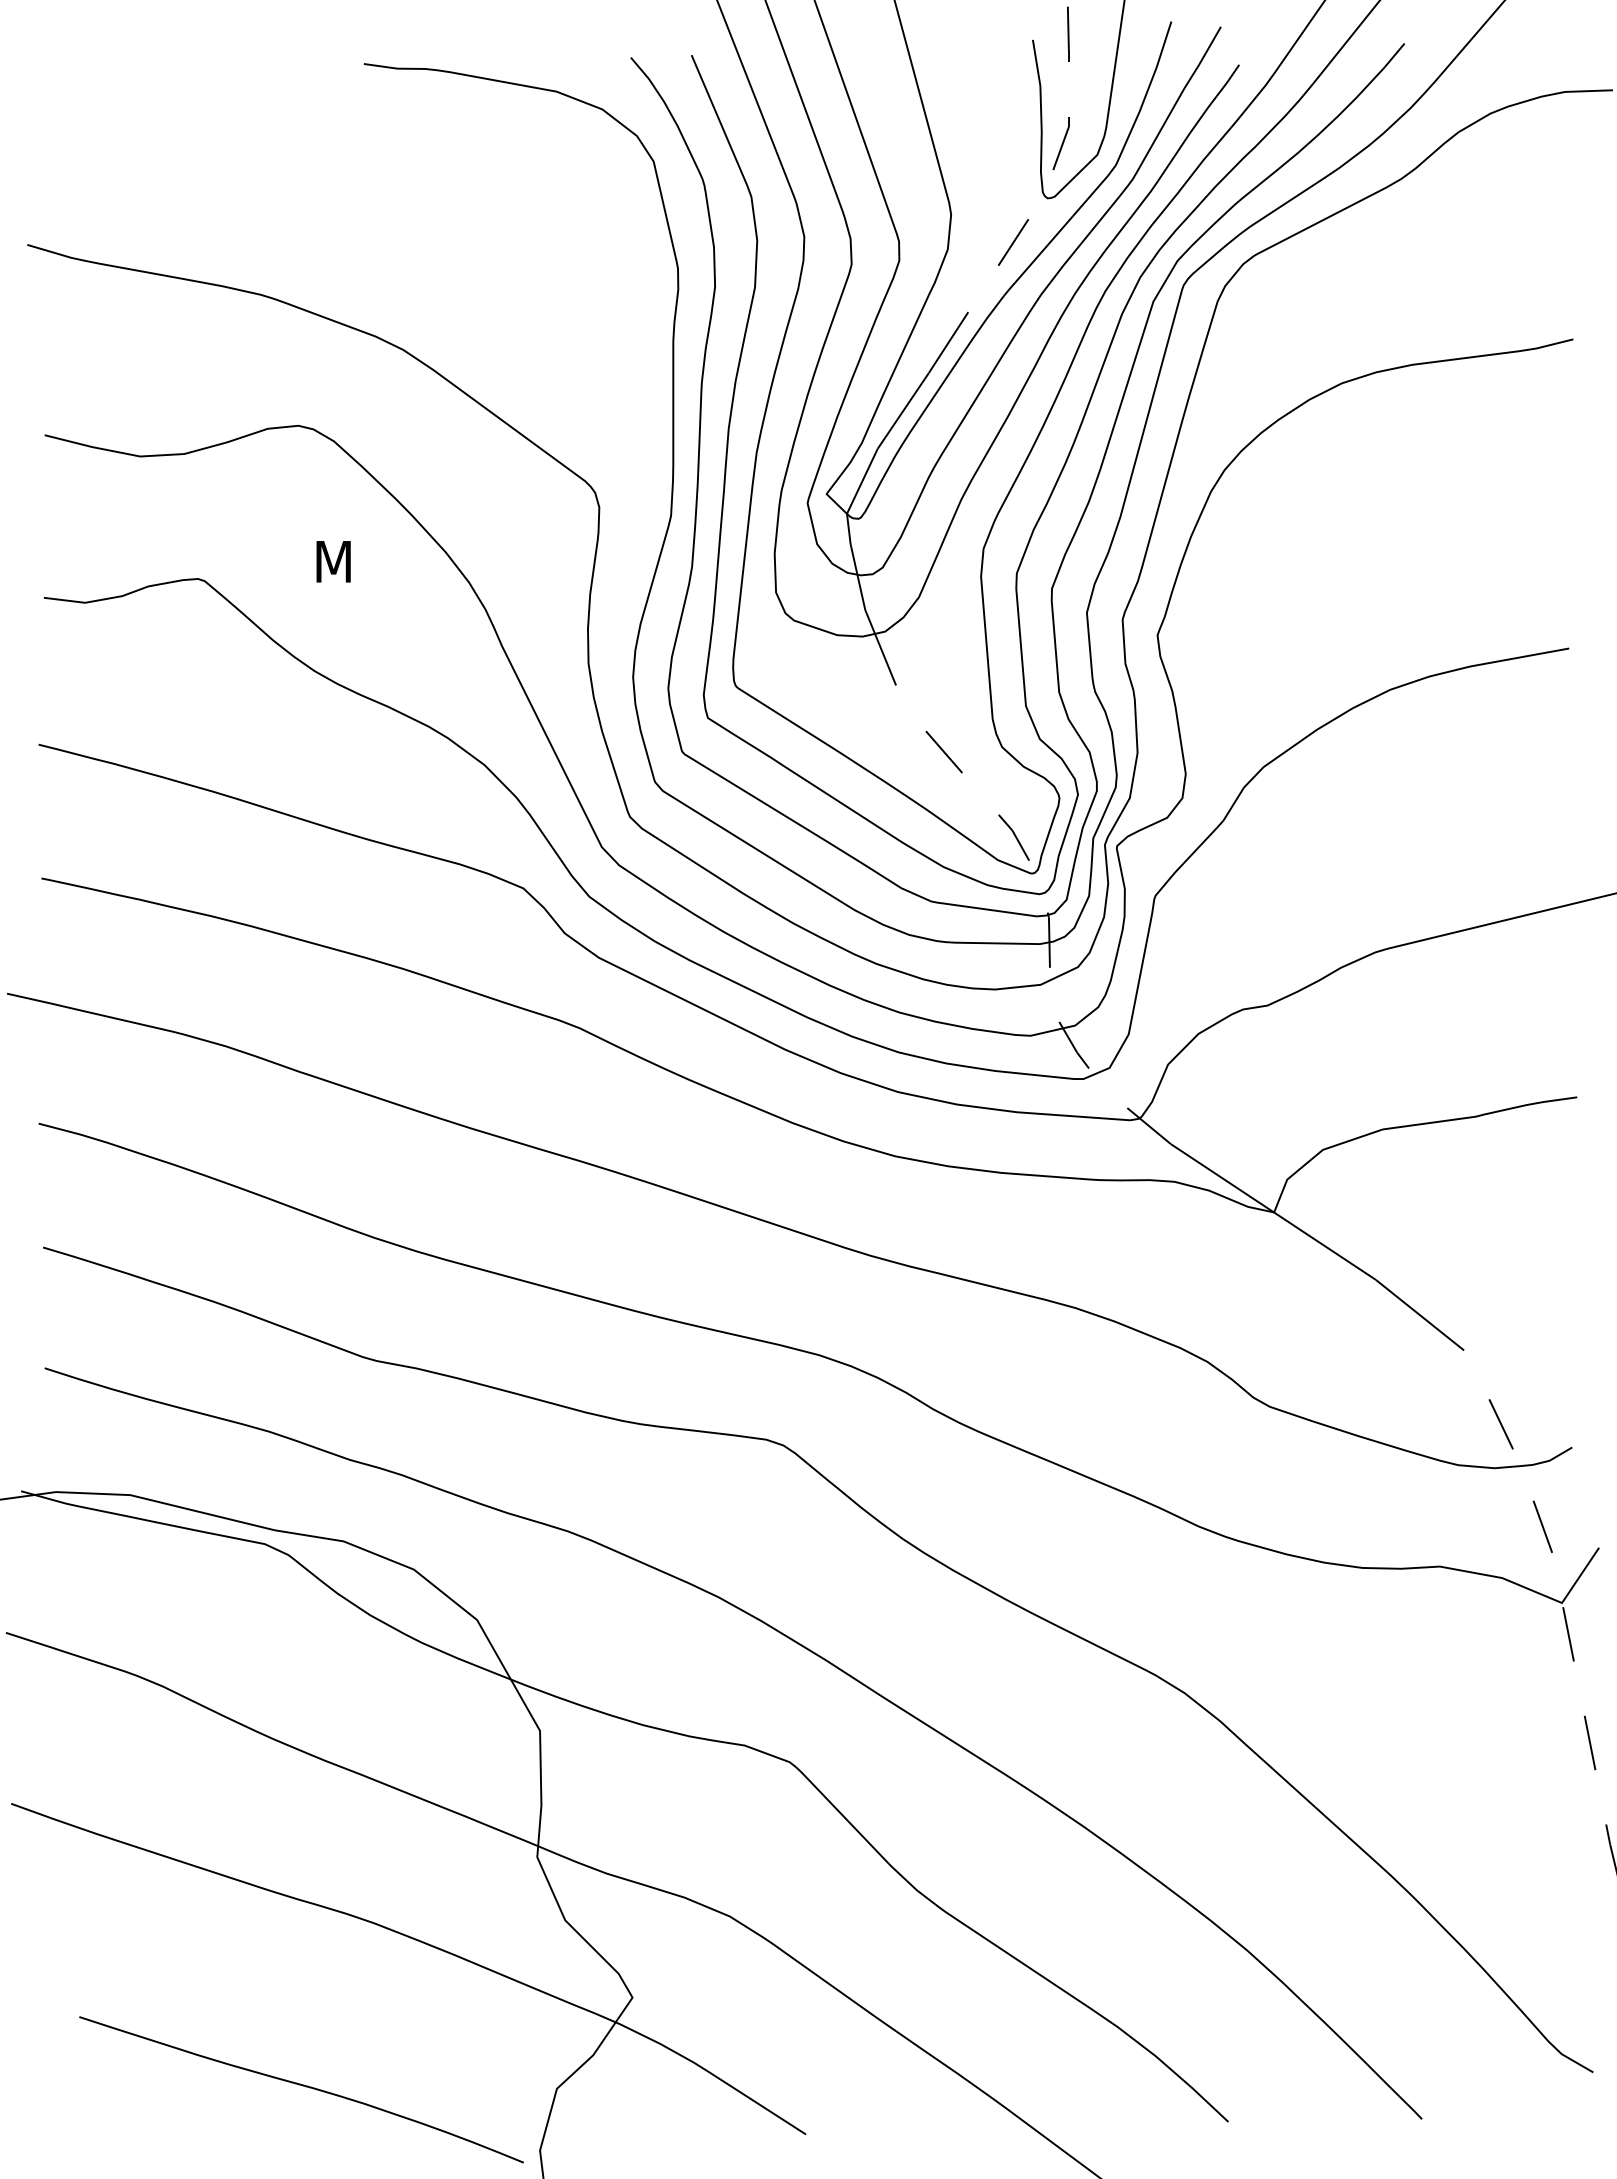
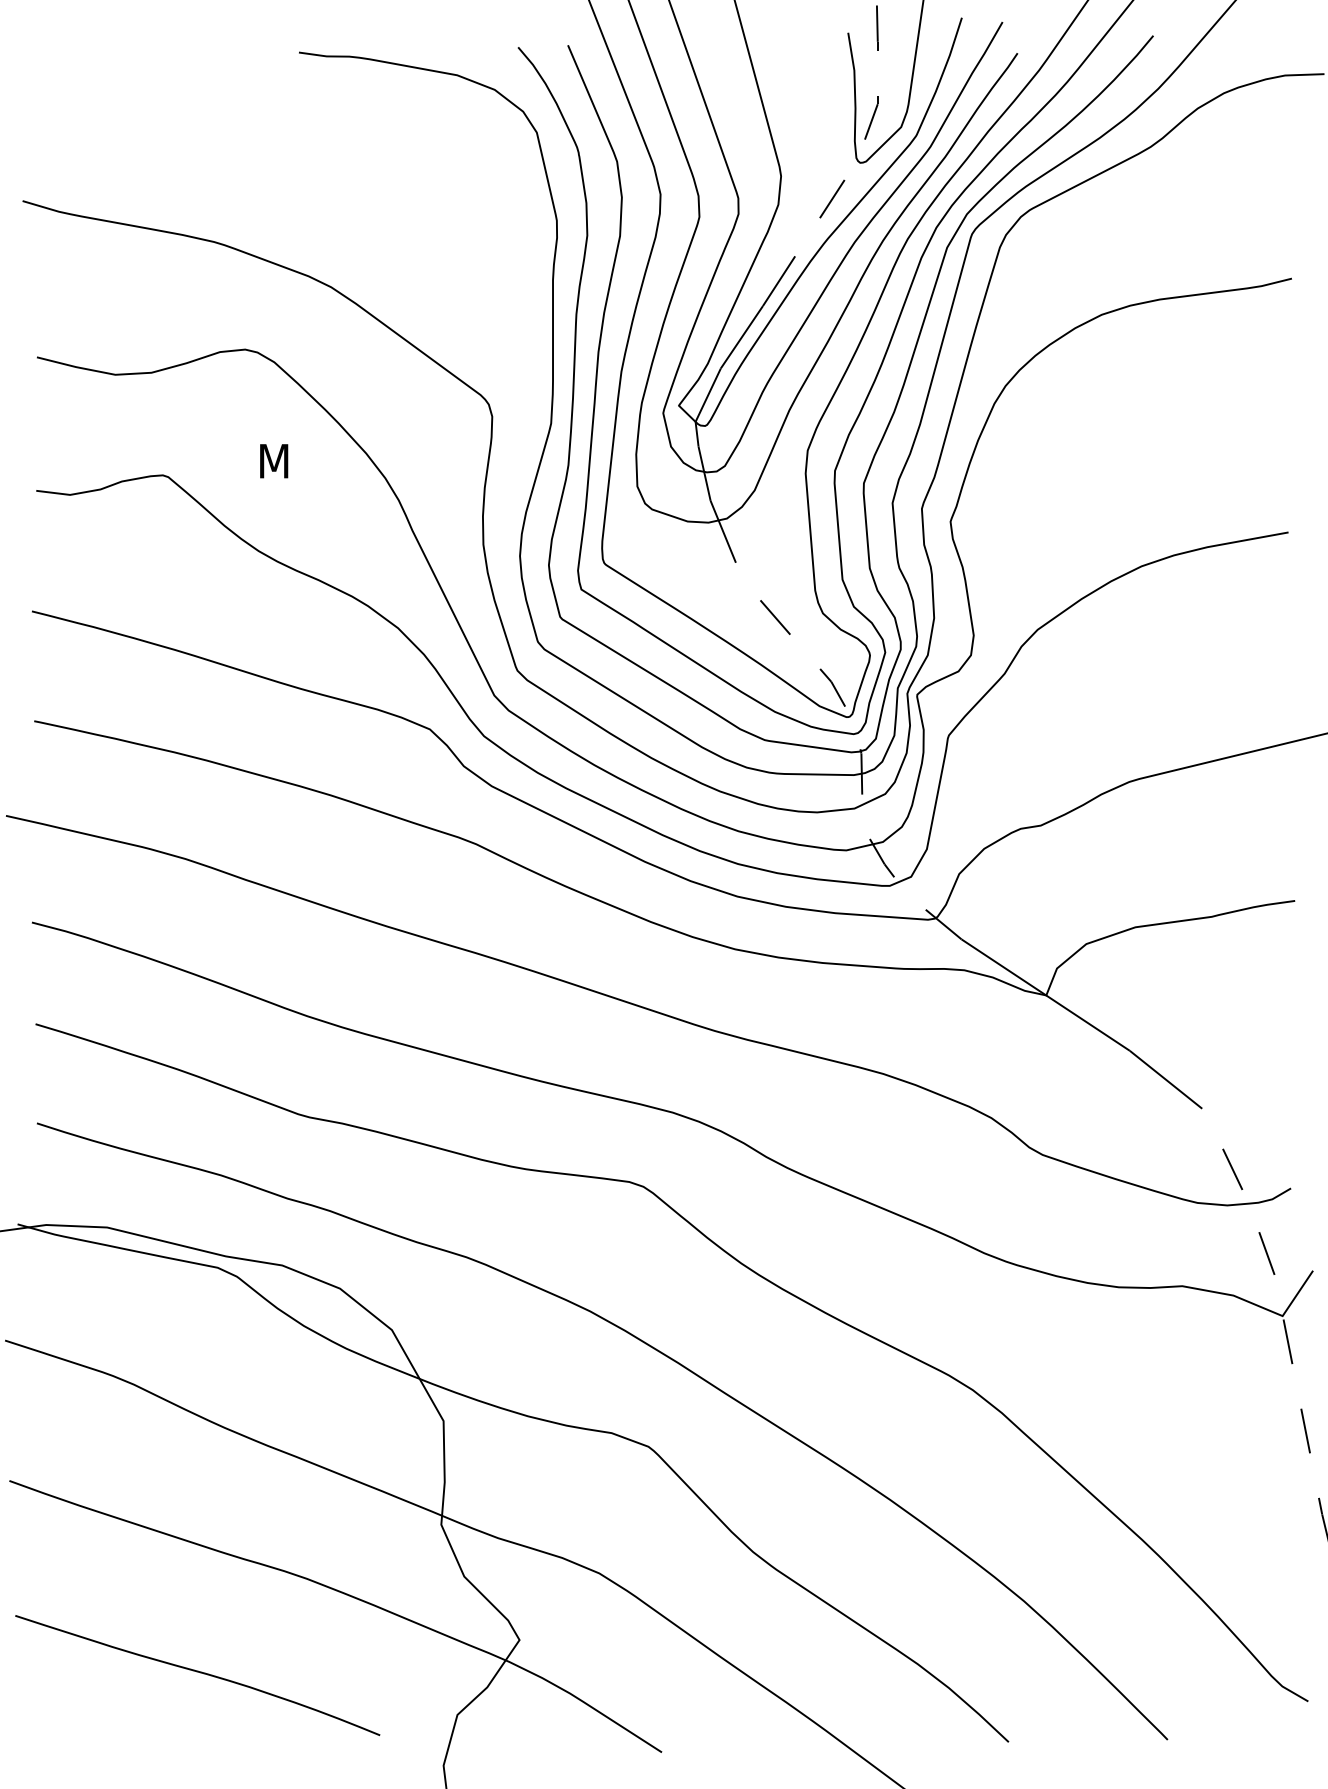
curve: (302, 2086) -> (198, 1672), moved

